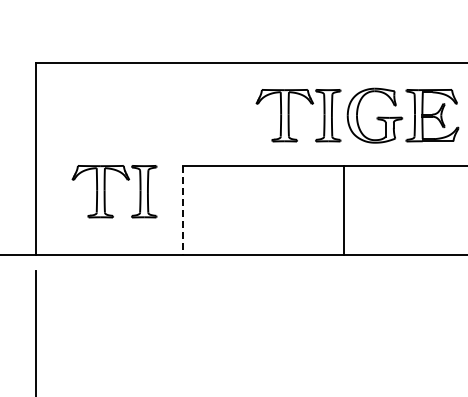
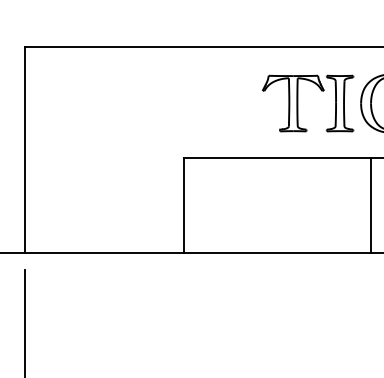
part: (105, 191) -> (100, 185), removed
line: (343, 210) -> (370, 205), moved
line: (183, 211) -> (184, 206), dashed -> solid

